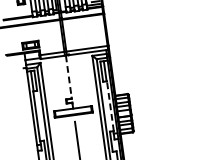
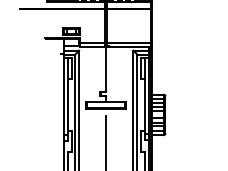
line: (69, 77) -> (106, 69), dashed -> solid
line: (109, 105) -> (144, 104), dashed -> solid

